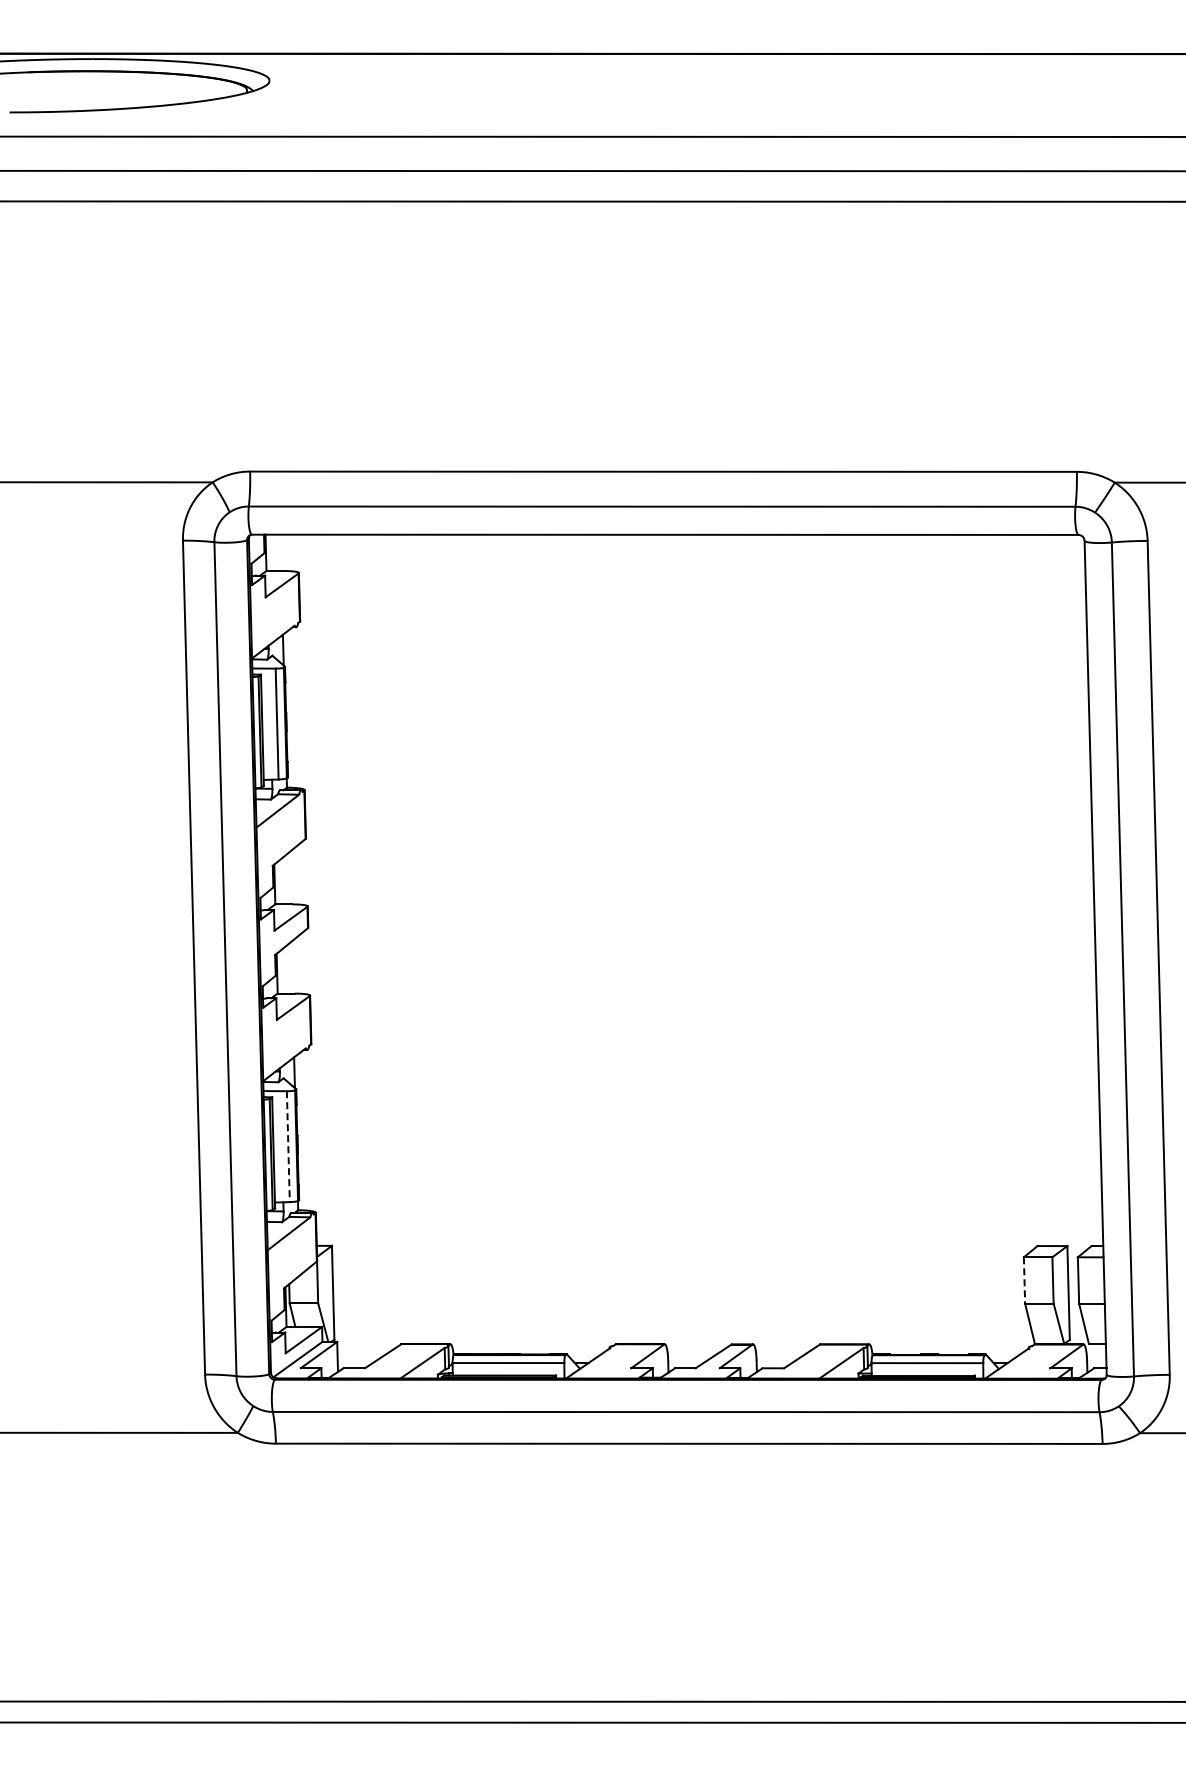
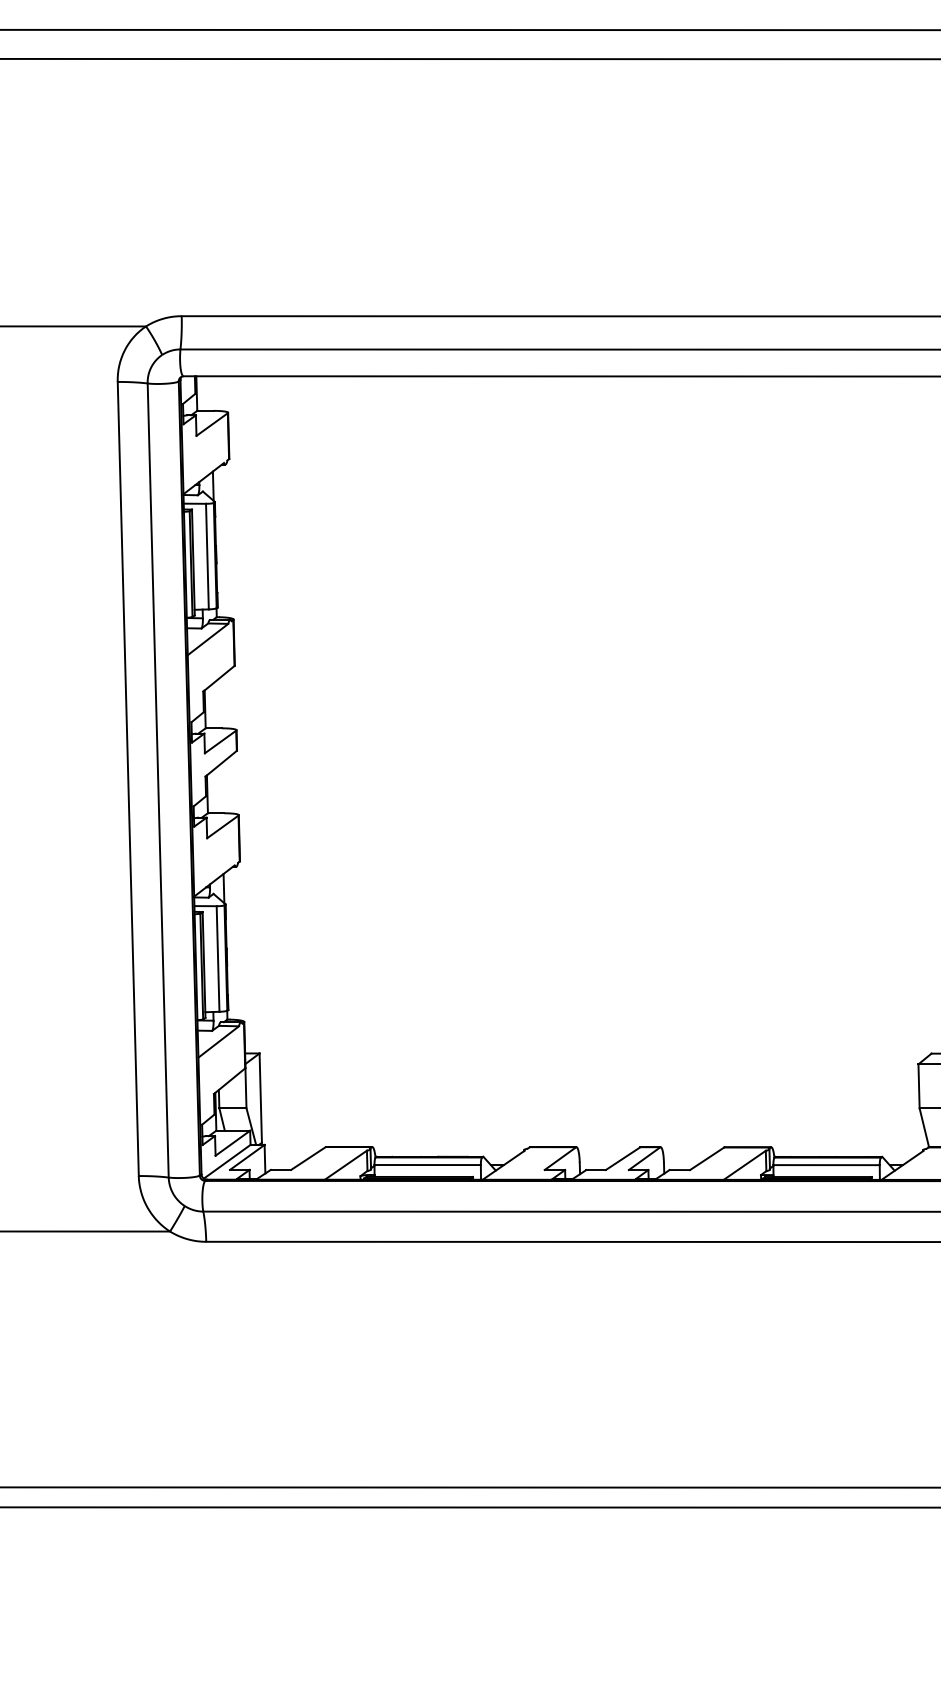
line: (288, 1147) -> (218, 959), dashed -> solid
line: (1024, 1280) -> (919, 1086), dashed -> solid

